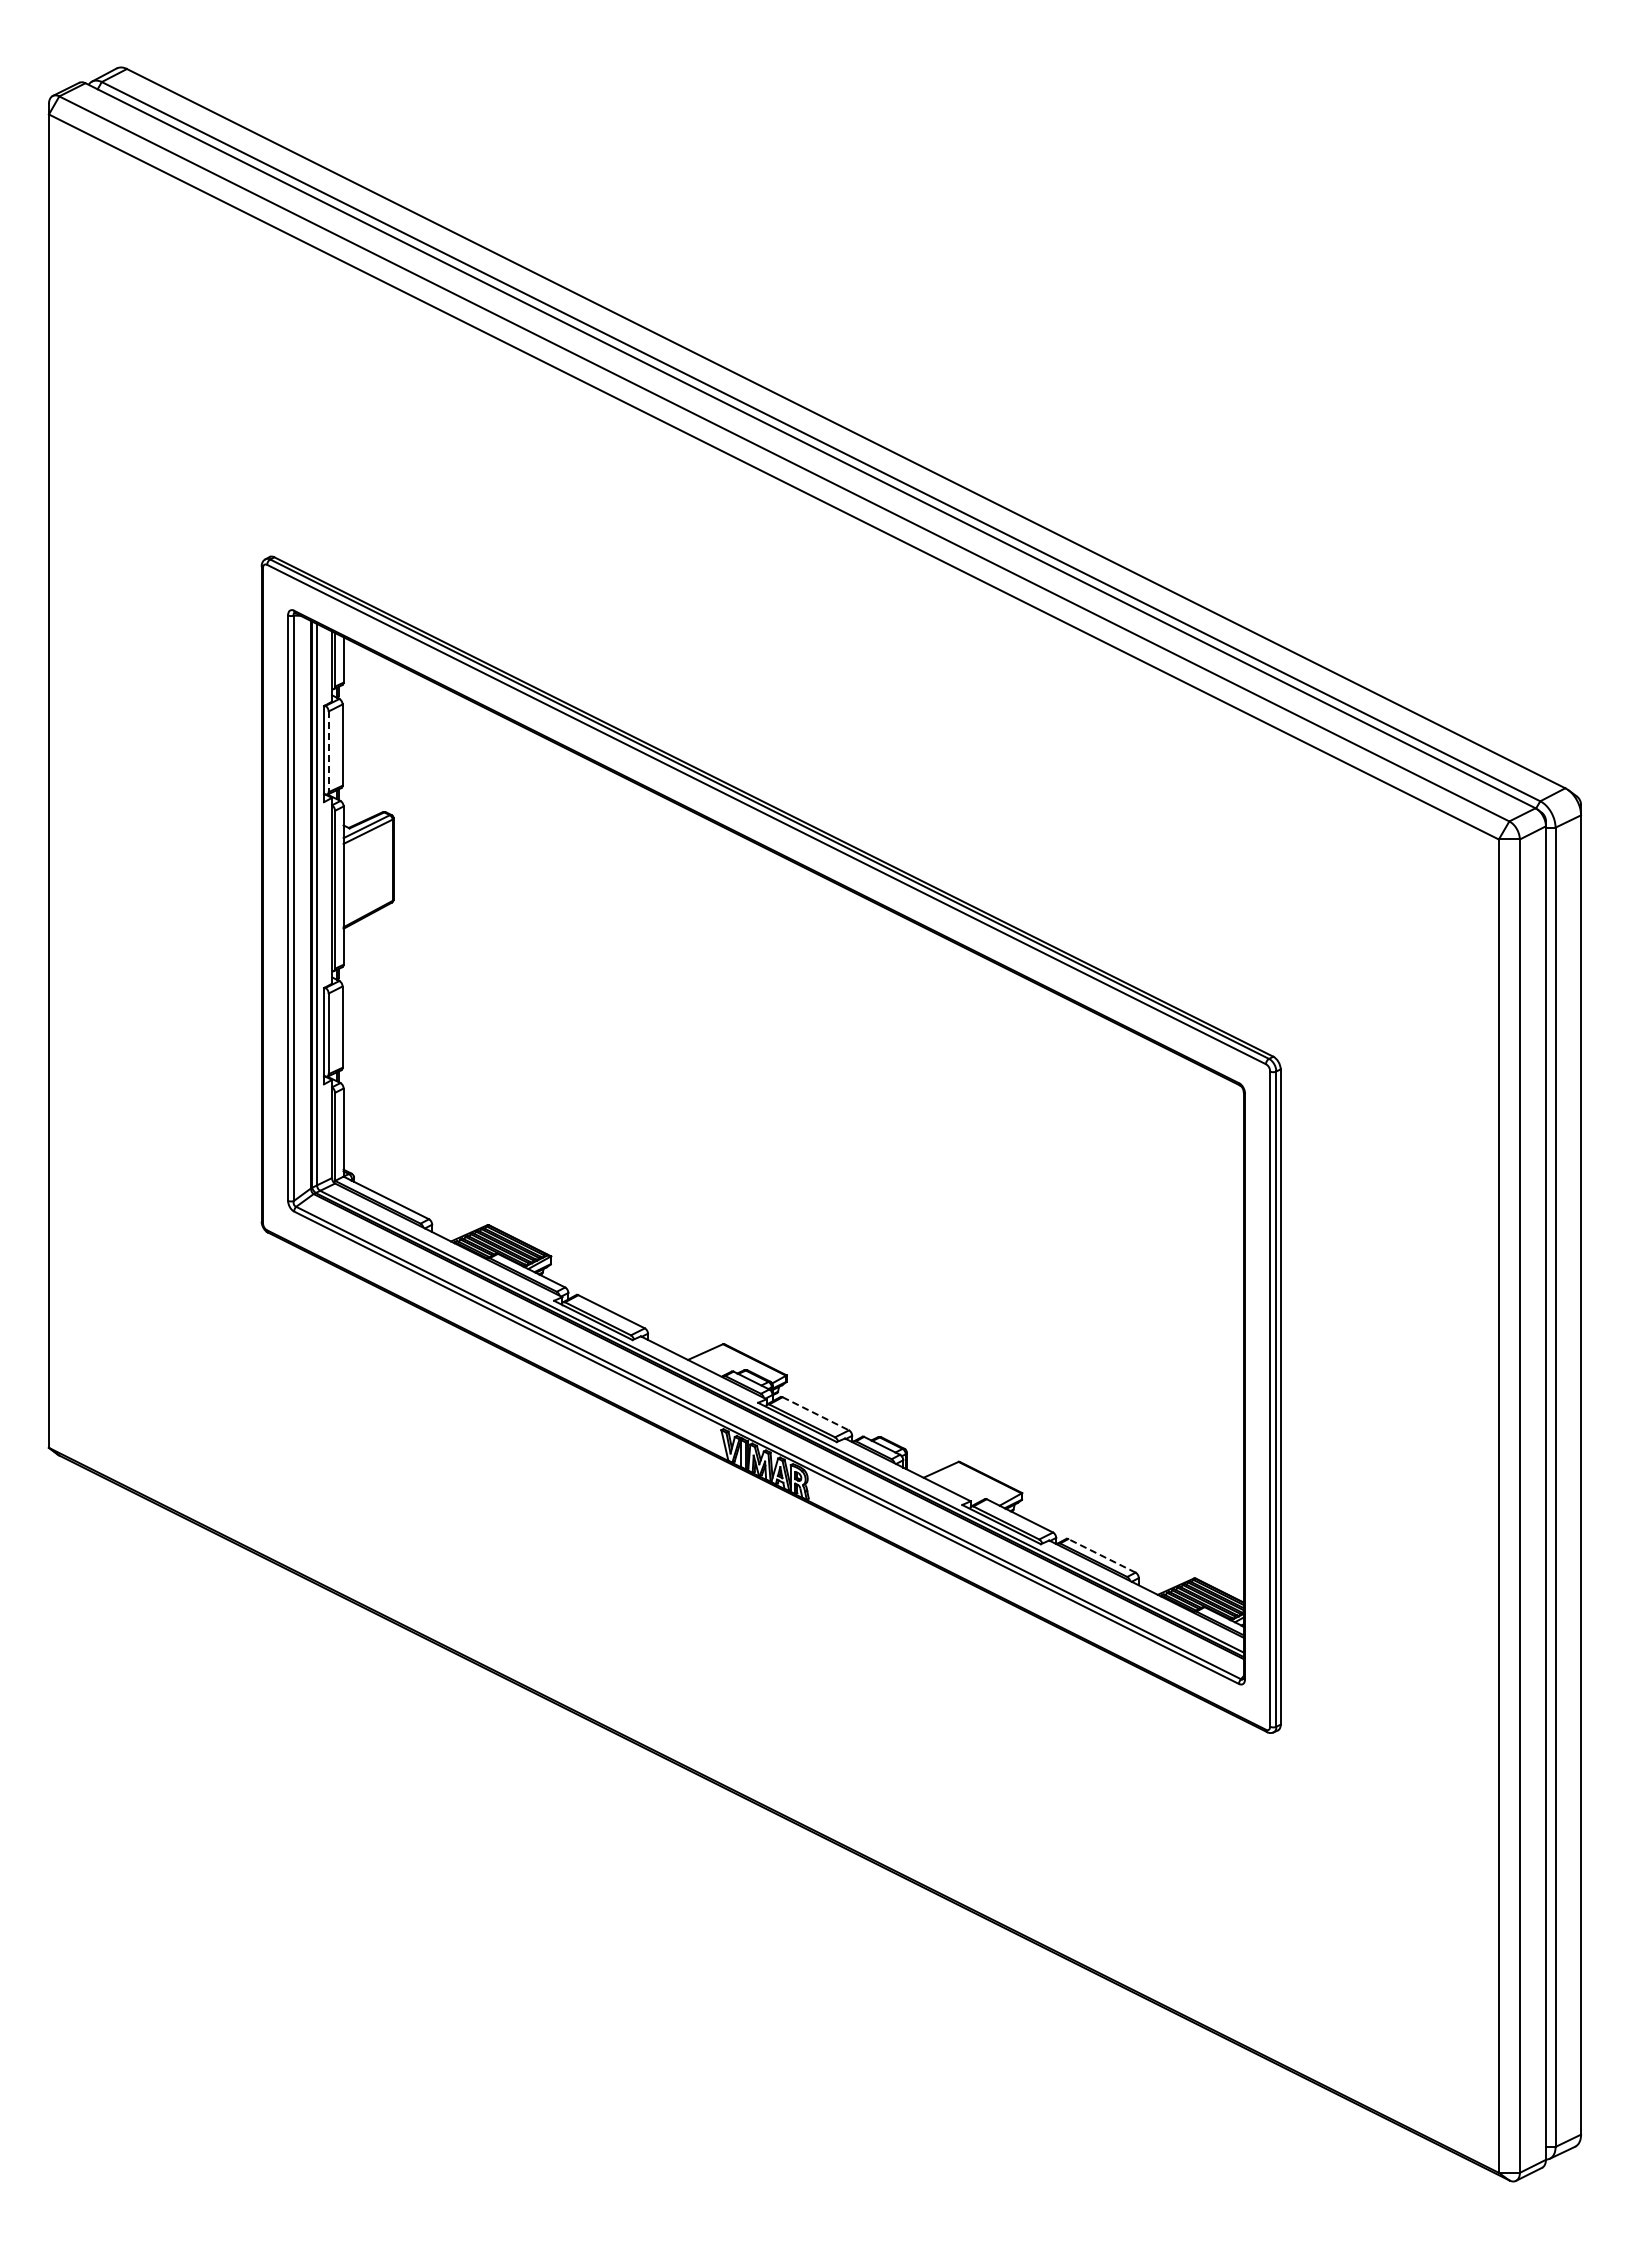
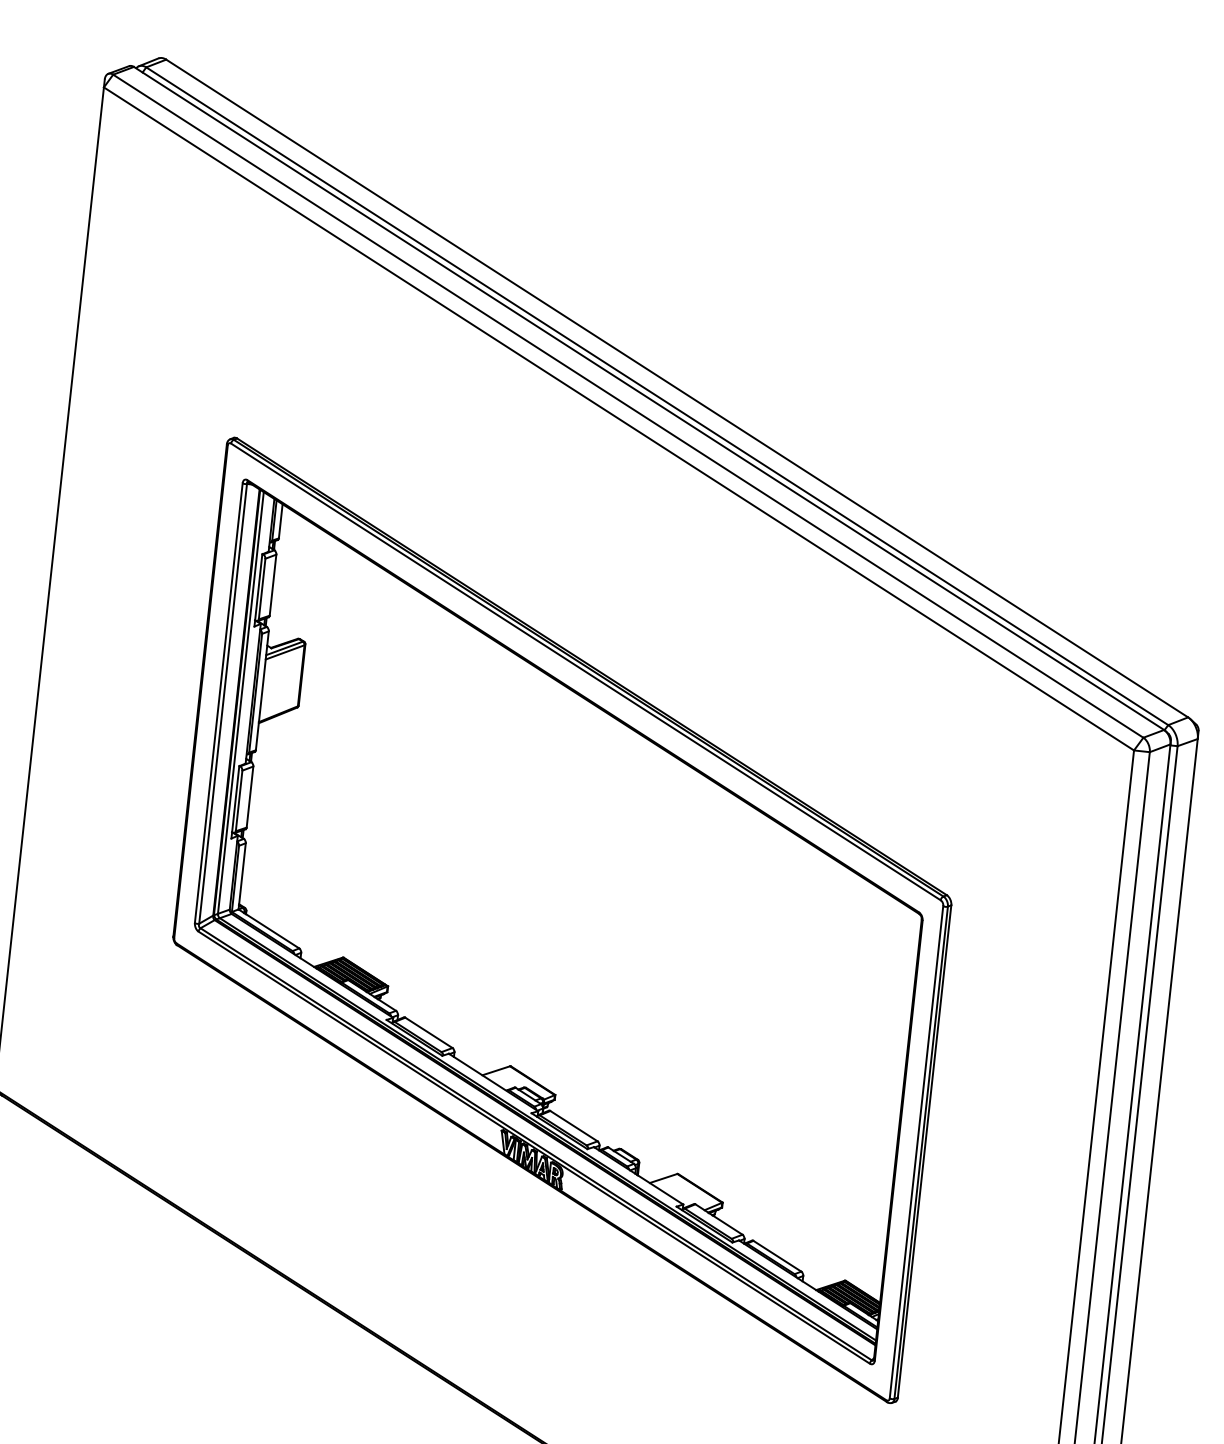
line: (328, 752) -> (261, 589), dashed -> solid
line: (816, 1414) -> (574, 1126), dashed -> solid
line: (1102, 1555) -> (777, 1256), dashed -> solid

